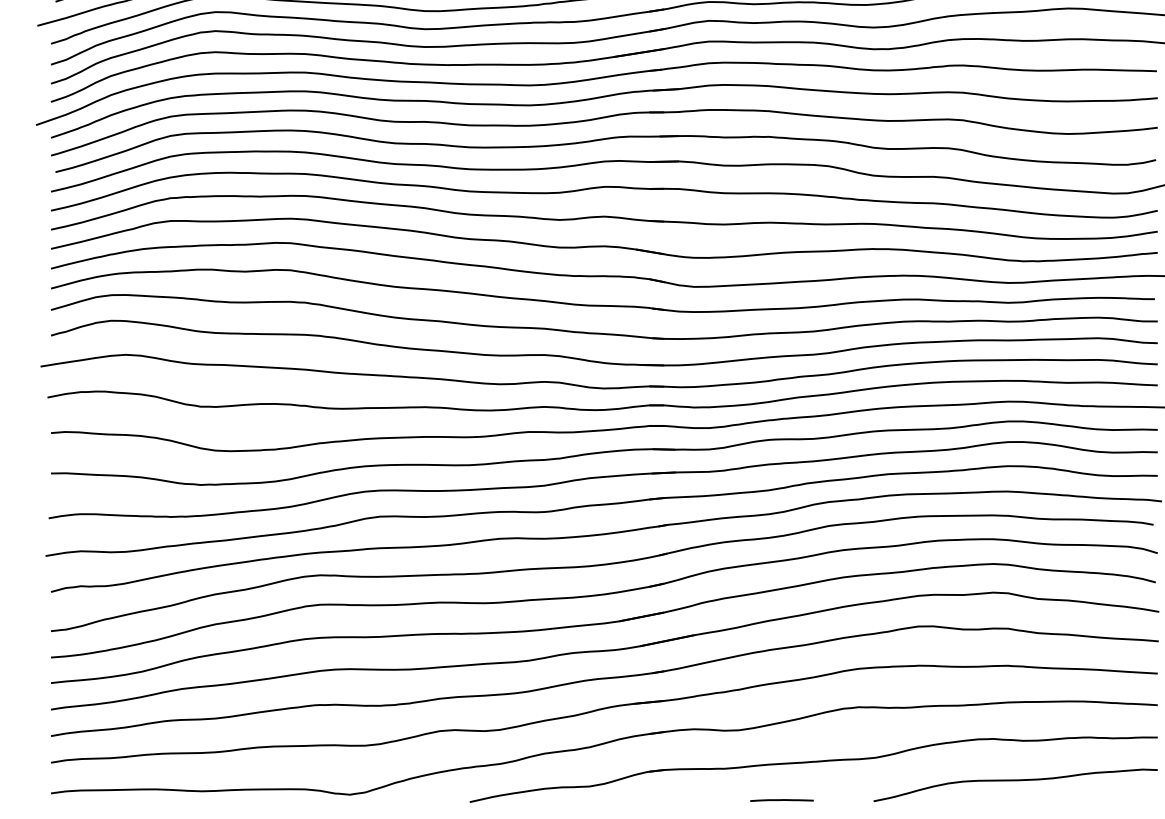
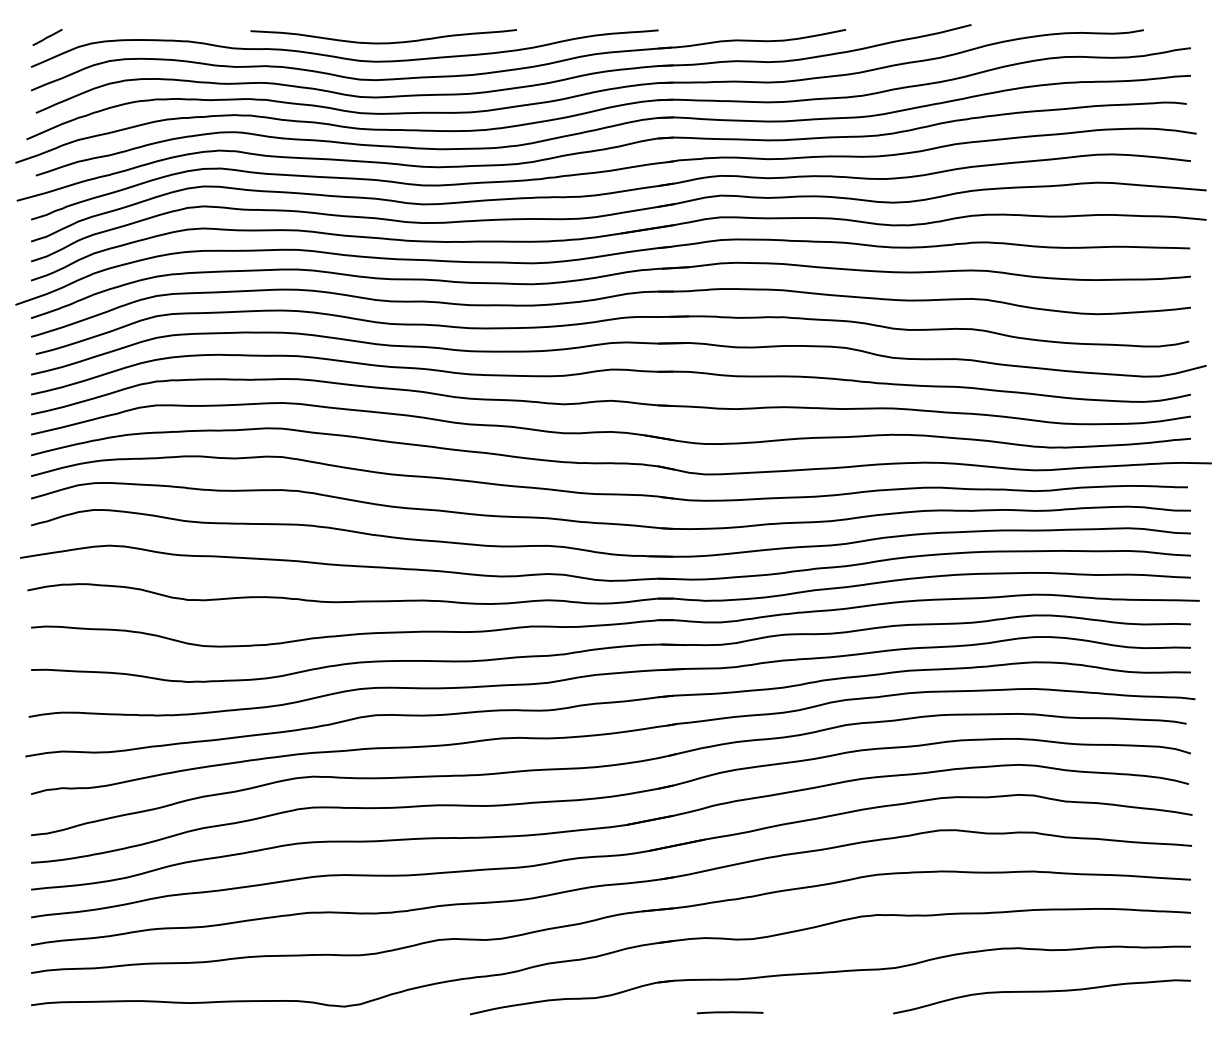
line: (781, 800) -> (729, 1012), moved

